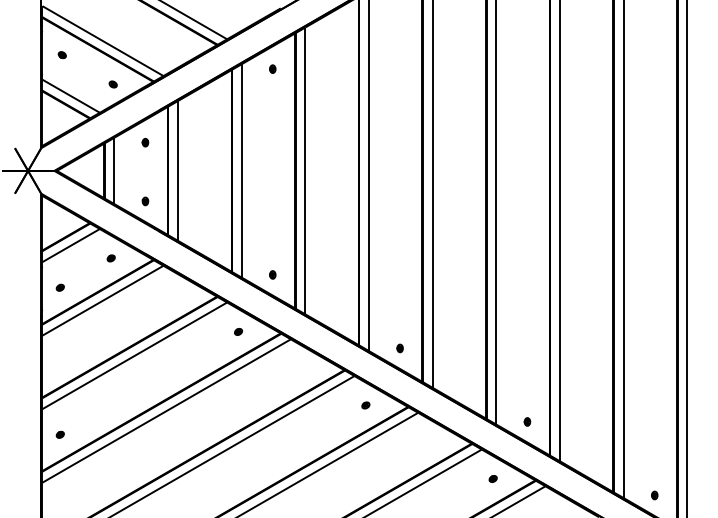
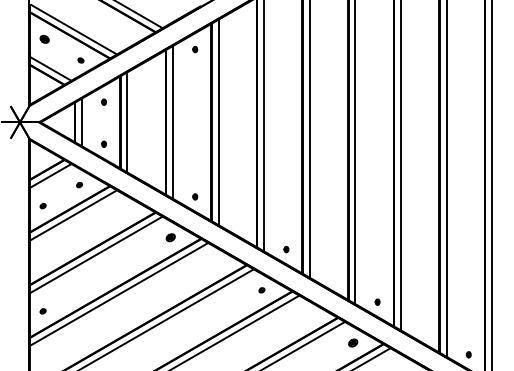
part: (61, 55) -> (43, 39), size x1.6
part: (238, 331) -> (170, 237), size x1.6
part: (492, 478) -> (352, 342), size x1.6

